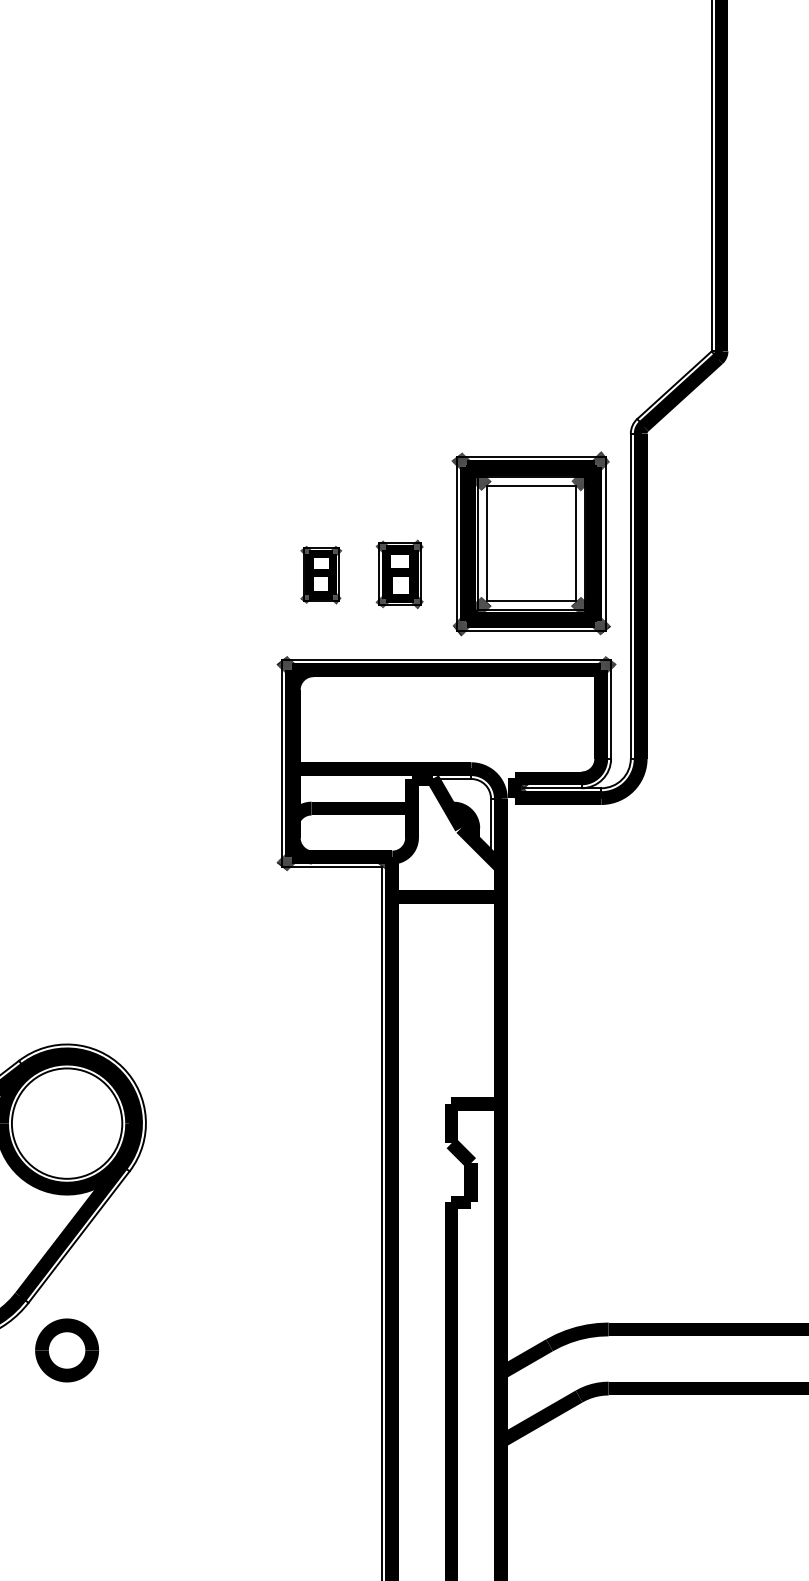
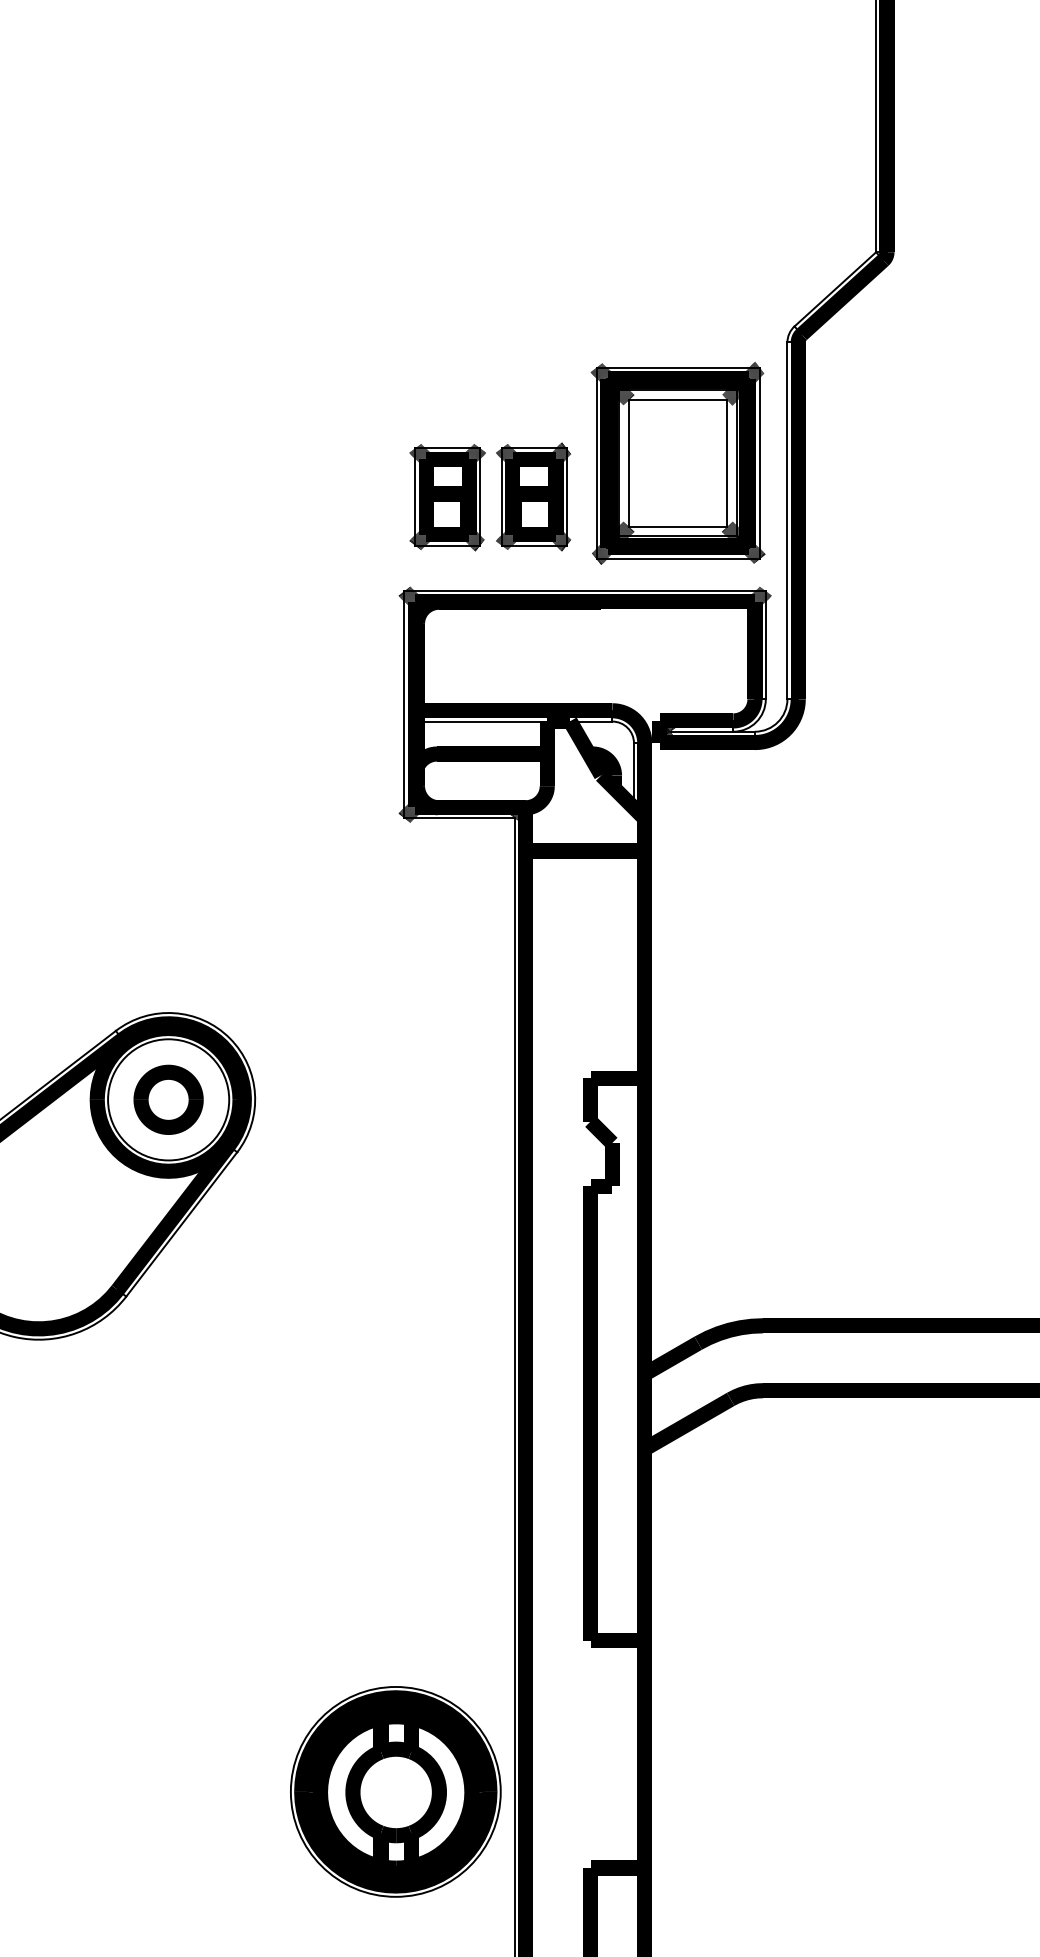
part: (399, 573) -> (533, 496), size x1.43
part: (321, 574) -> (447, 497), size x1.67
line: (353, 778) -> (482, 721), added
part: (66, 1350) -> (168, 1099), moved

